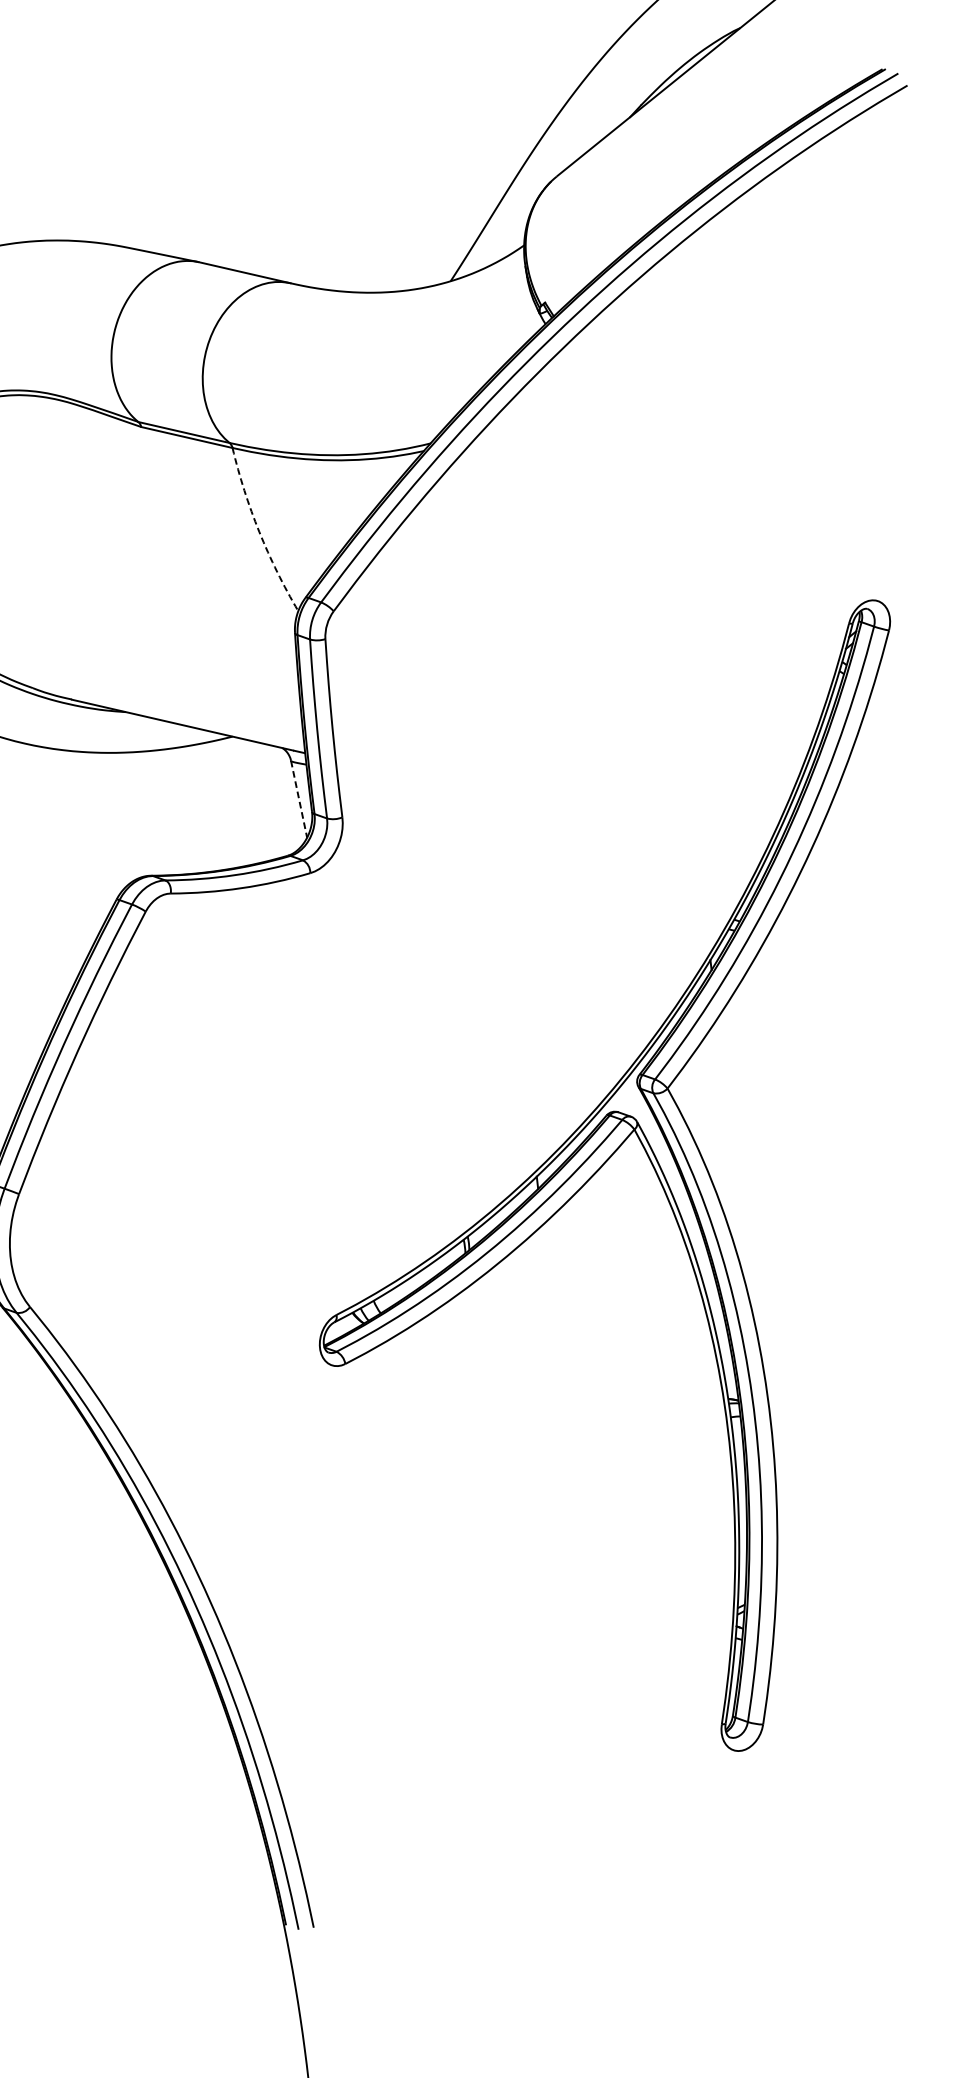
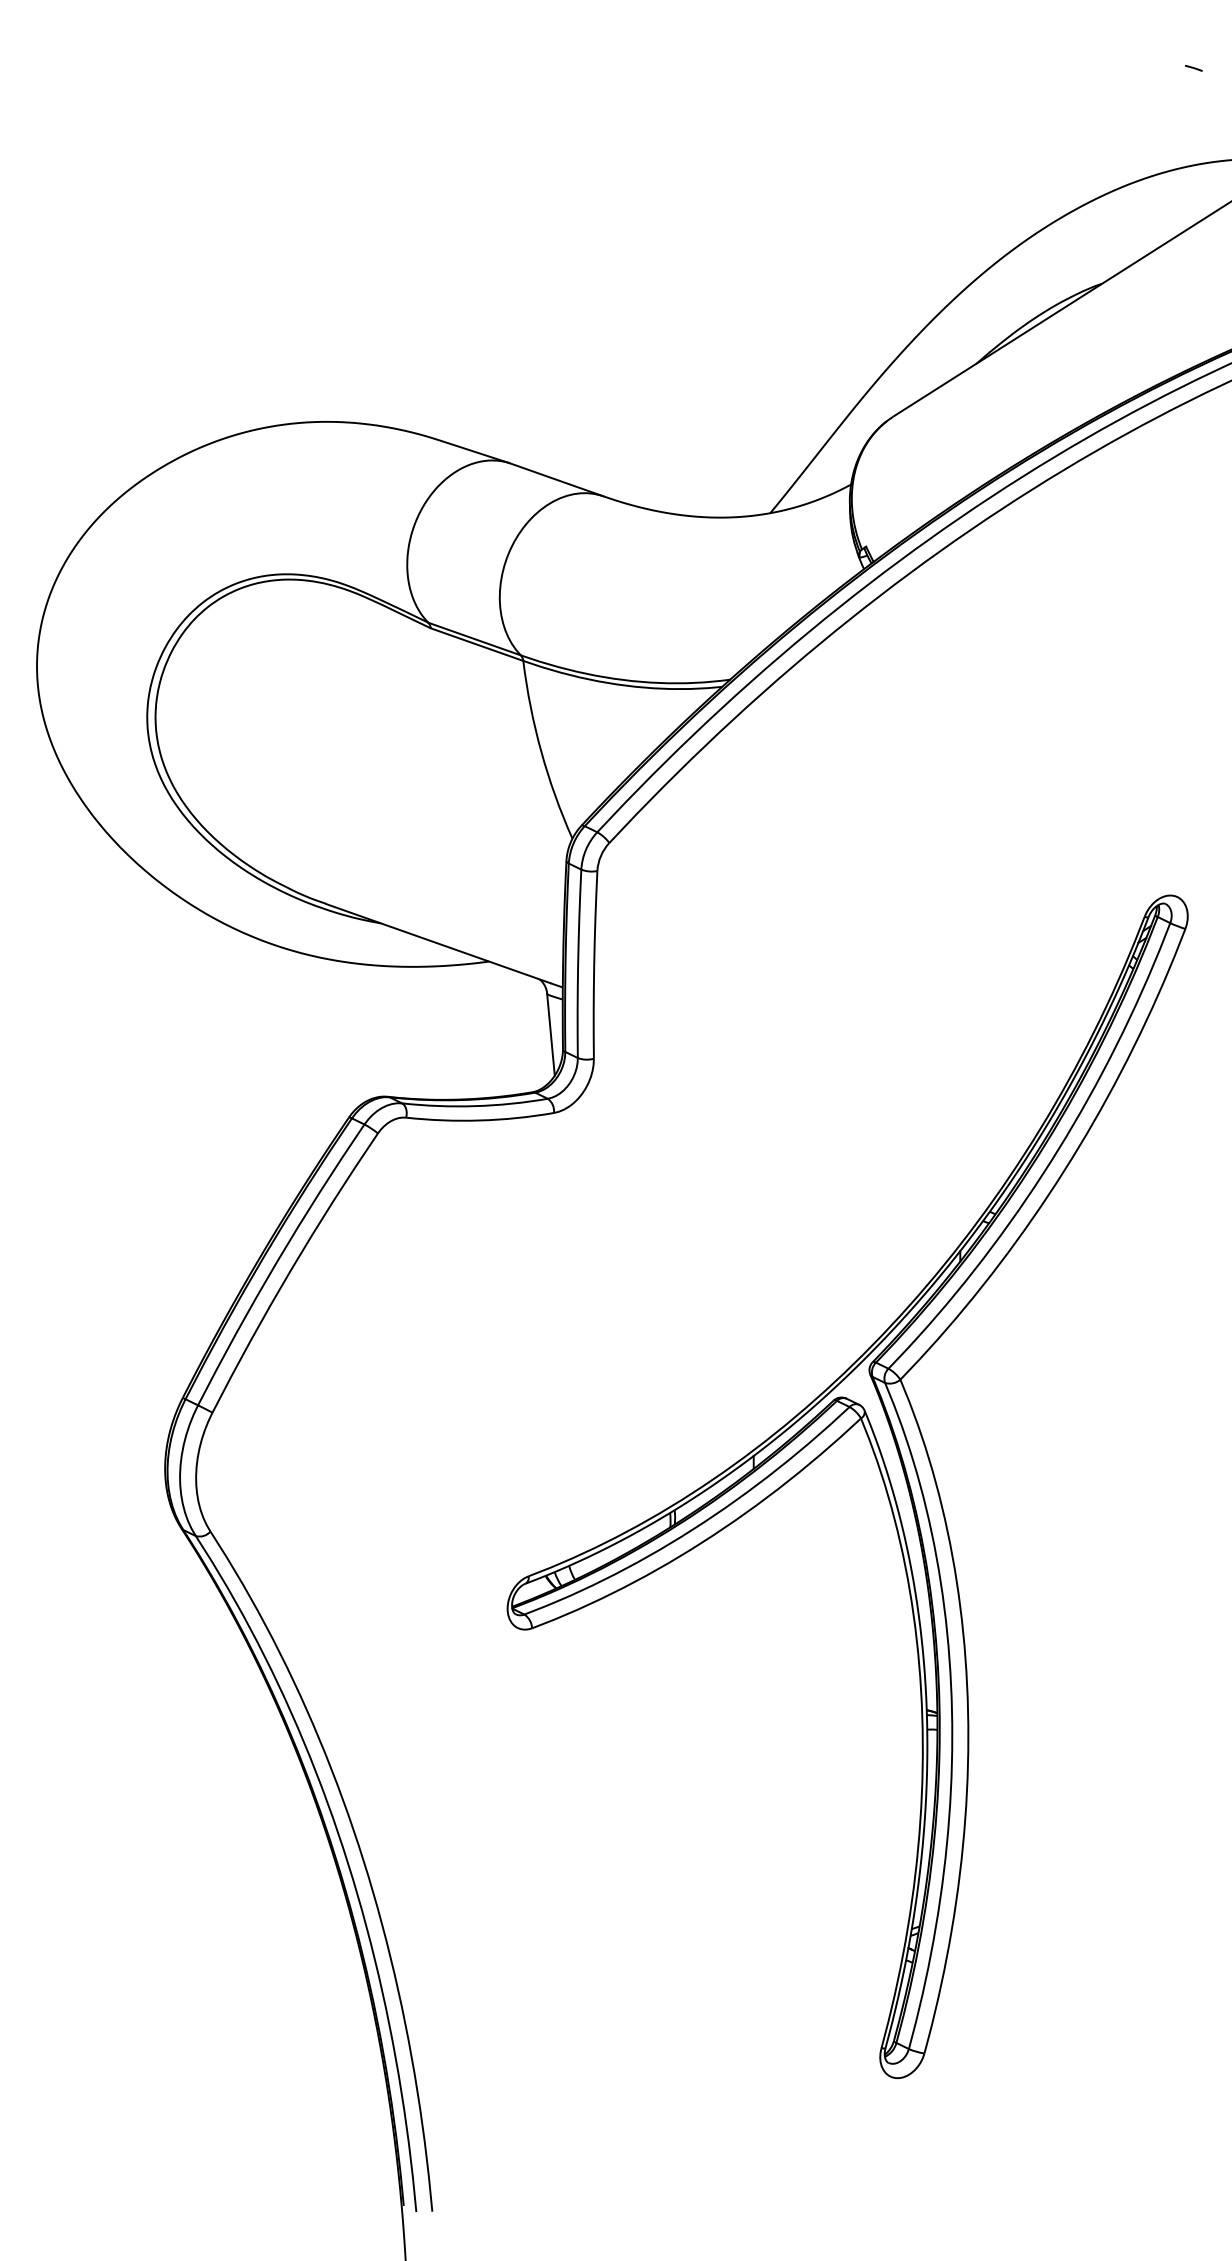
arc: (259, 531) -> (541, 751), dashed -> solid
line: (299, 799) -> (551, 1035), dashed -> solid

